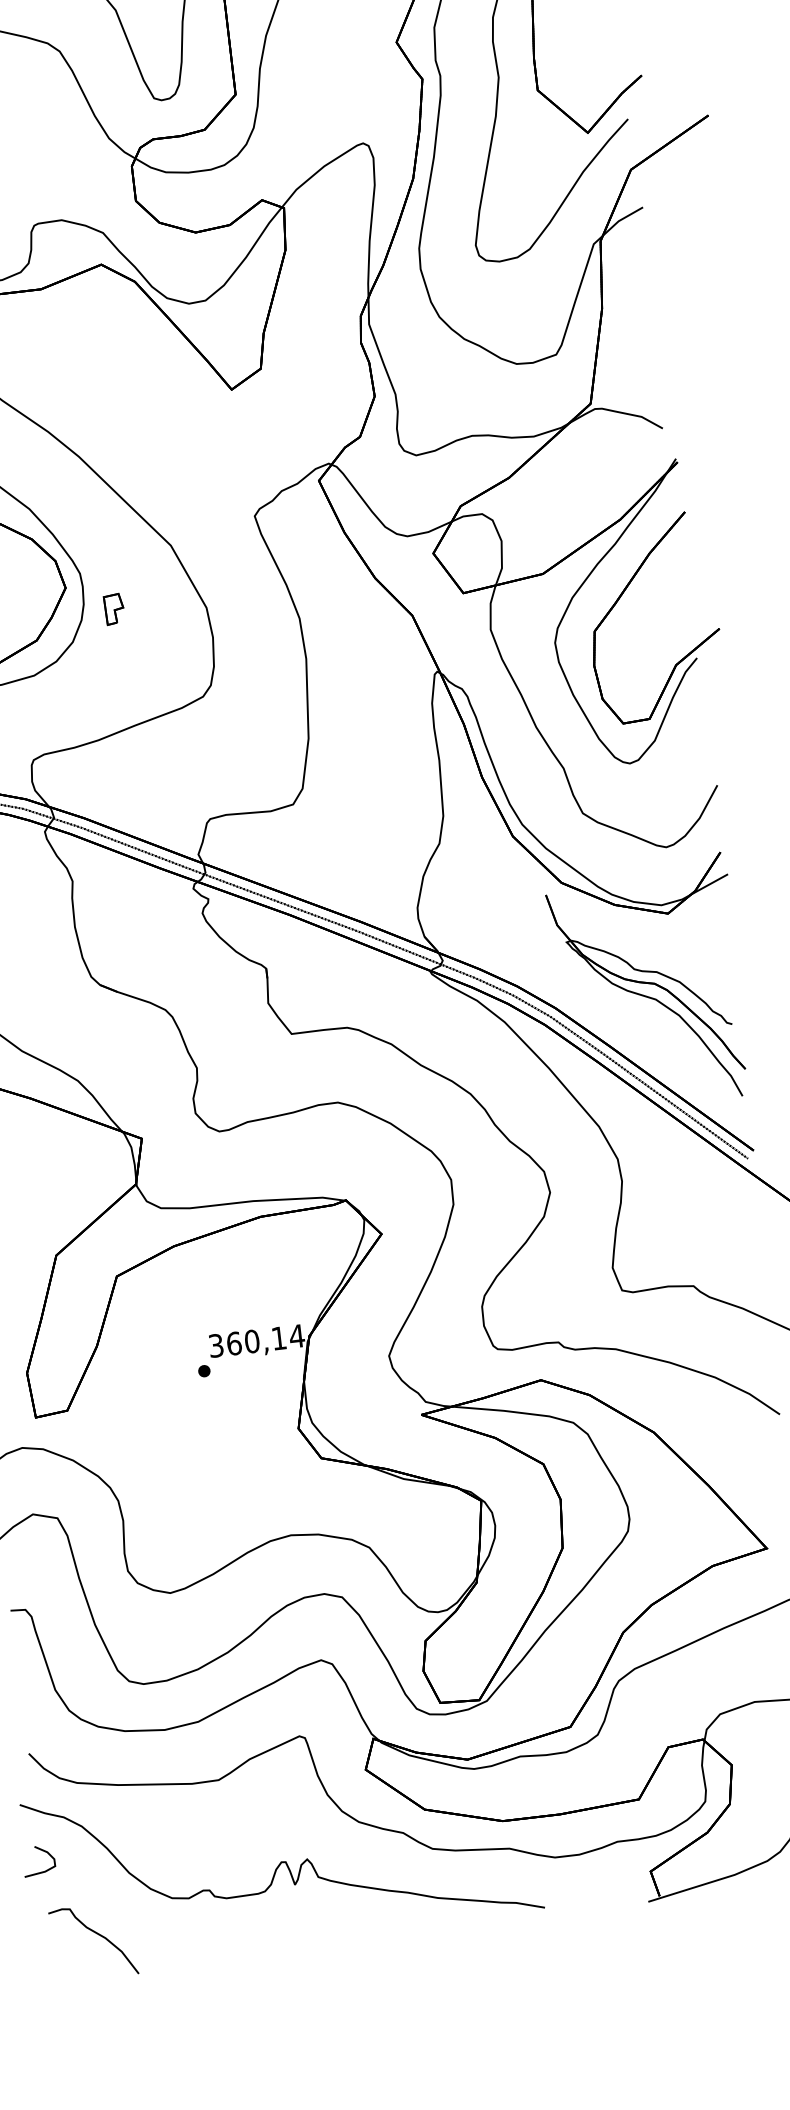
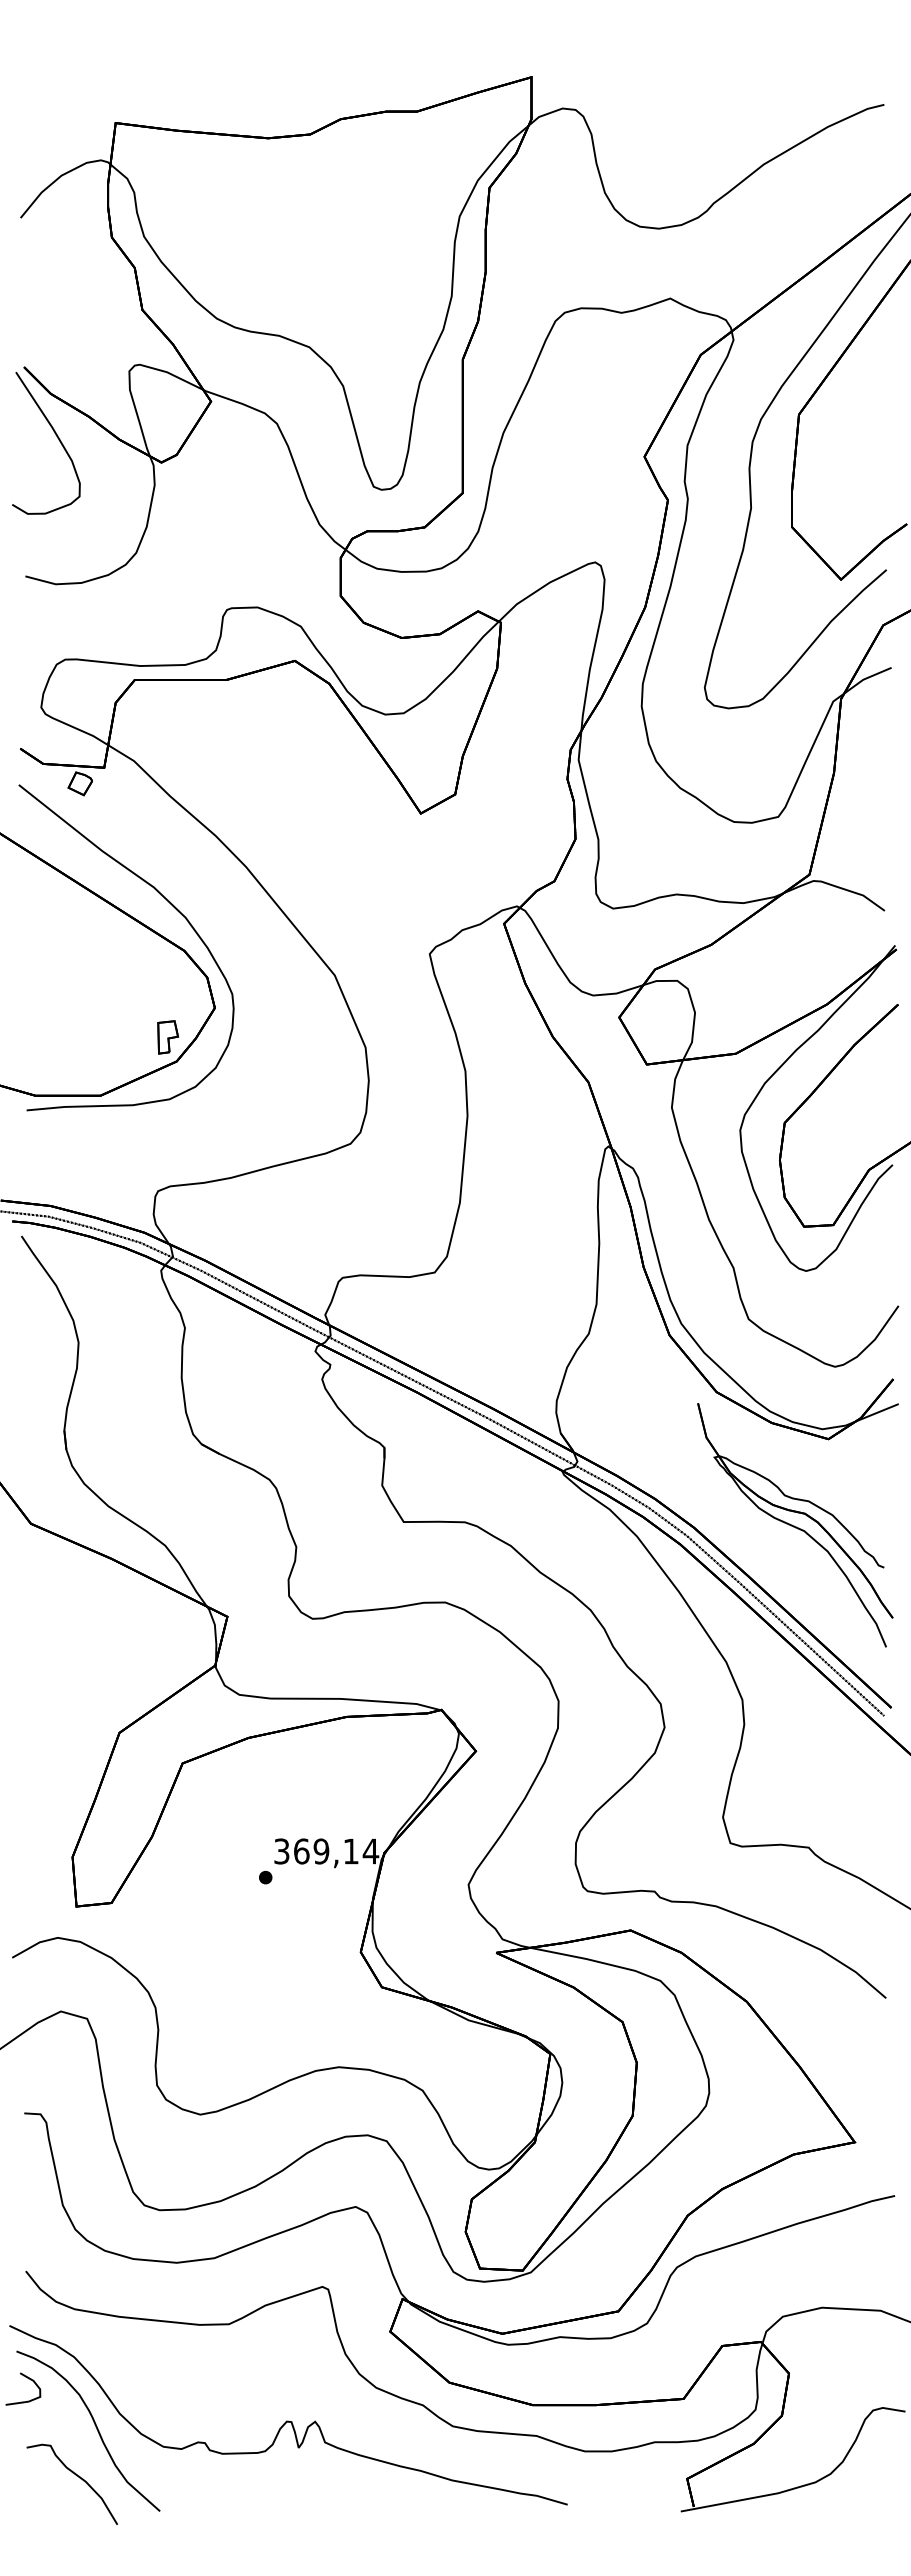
part: (114, 609) -> (168, 1037), moved
text: (252, 1341) -> (321, 1851), 360,14 -> 369,14
curve: (108, 1887) -> (95, 2427), added

